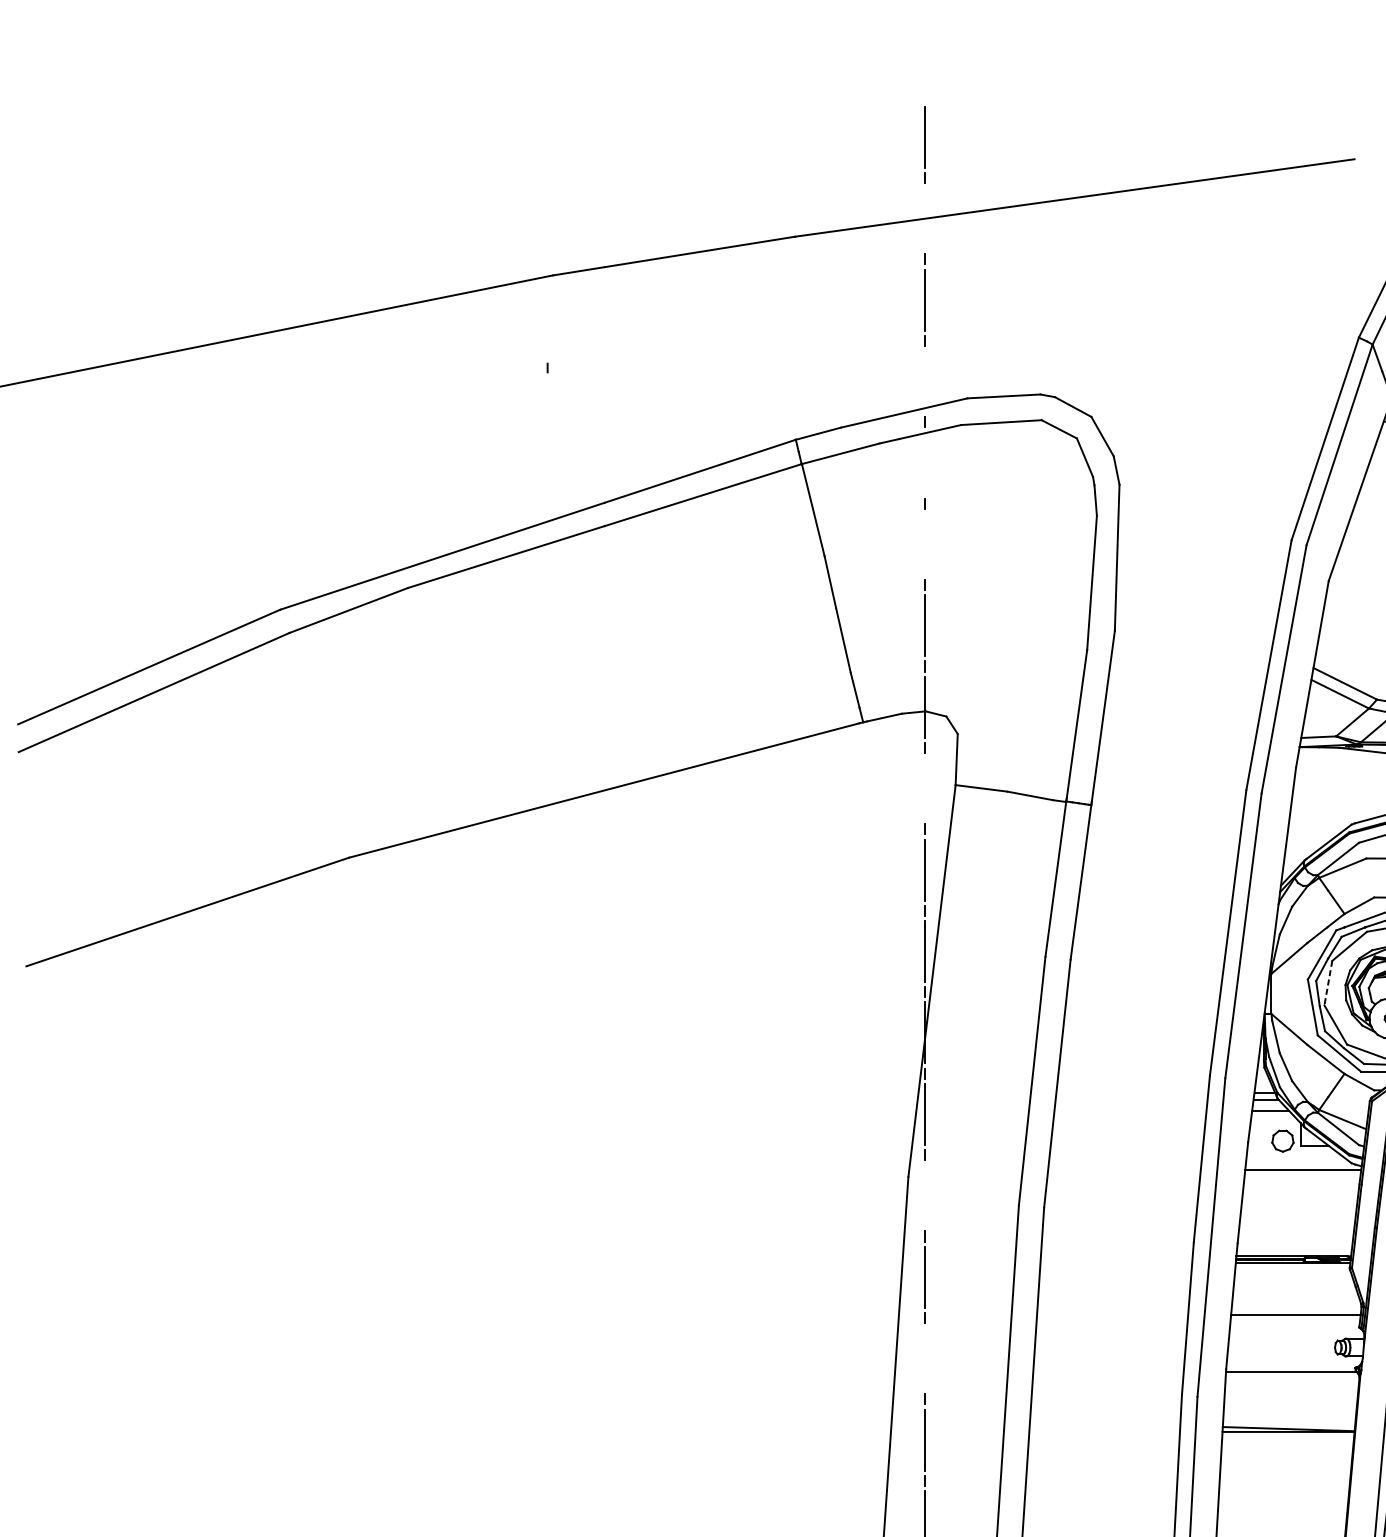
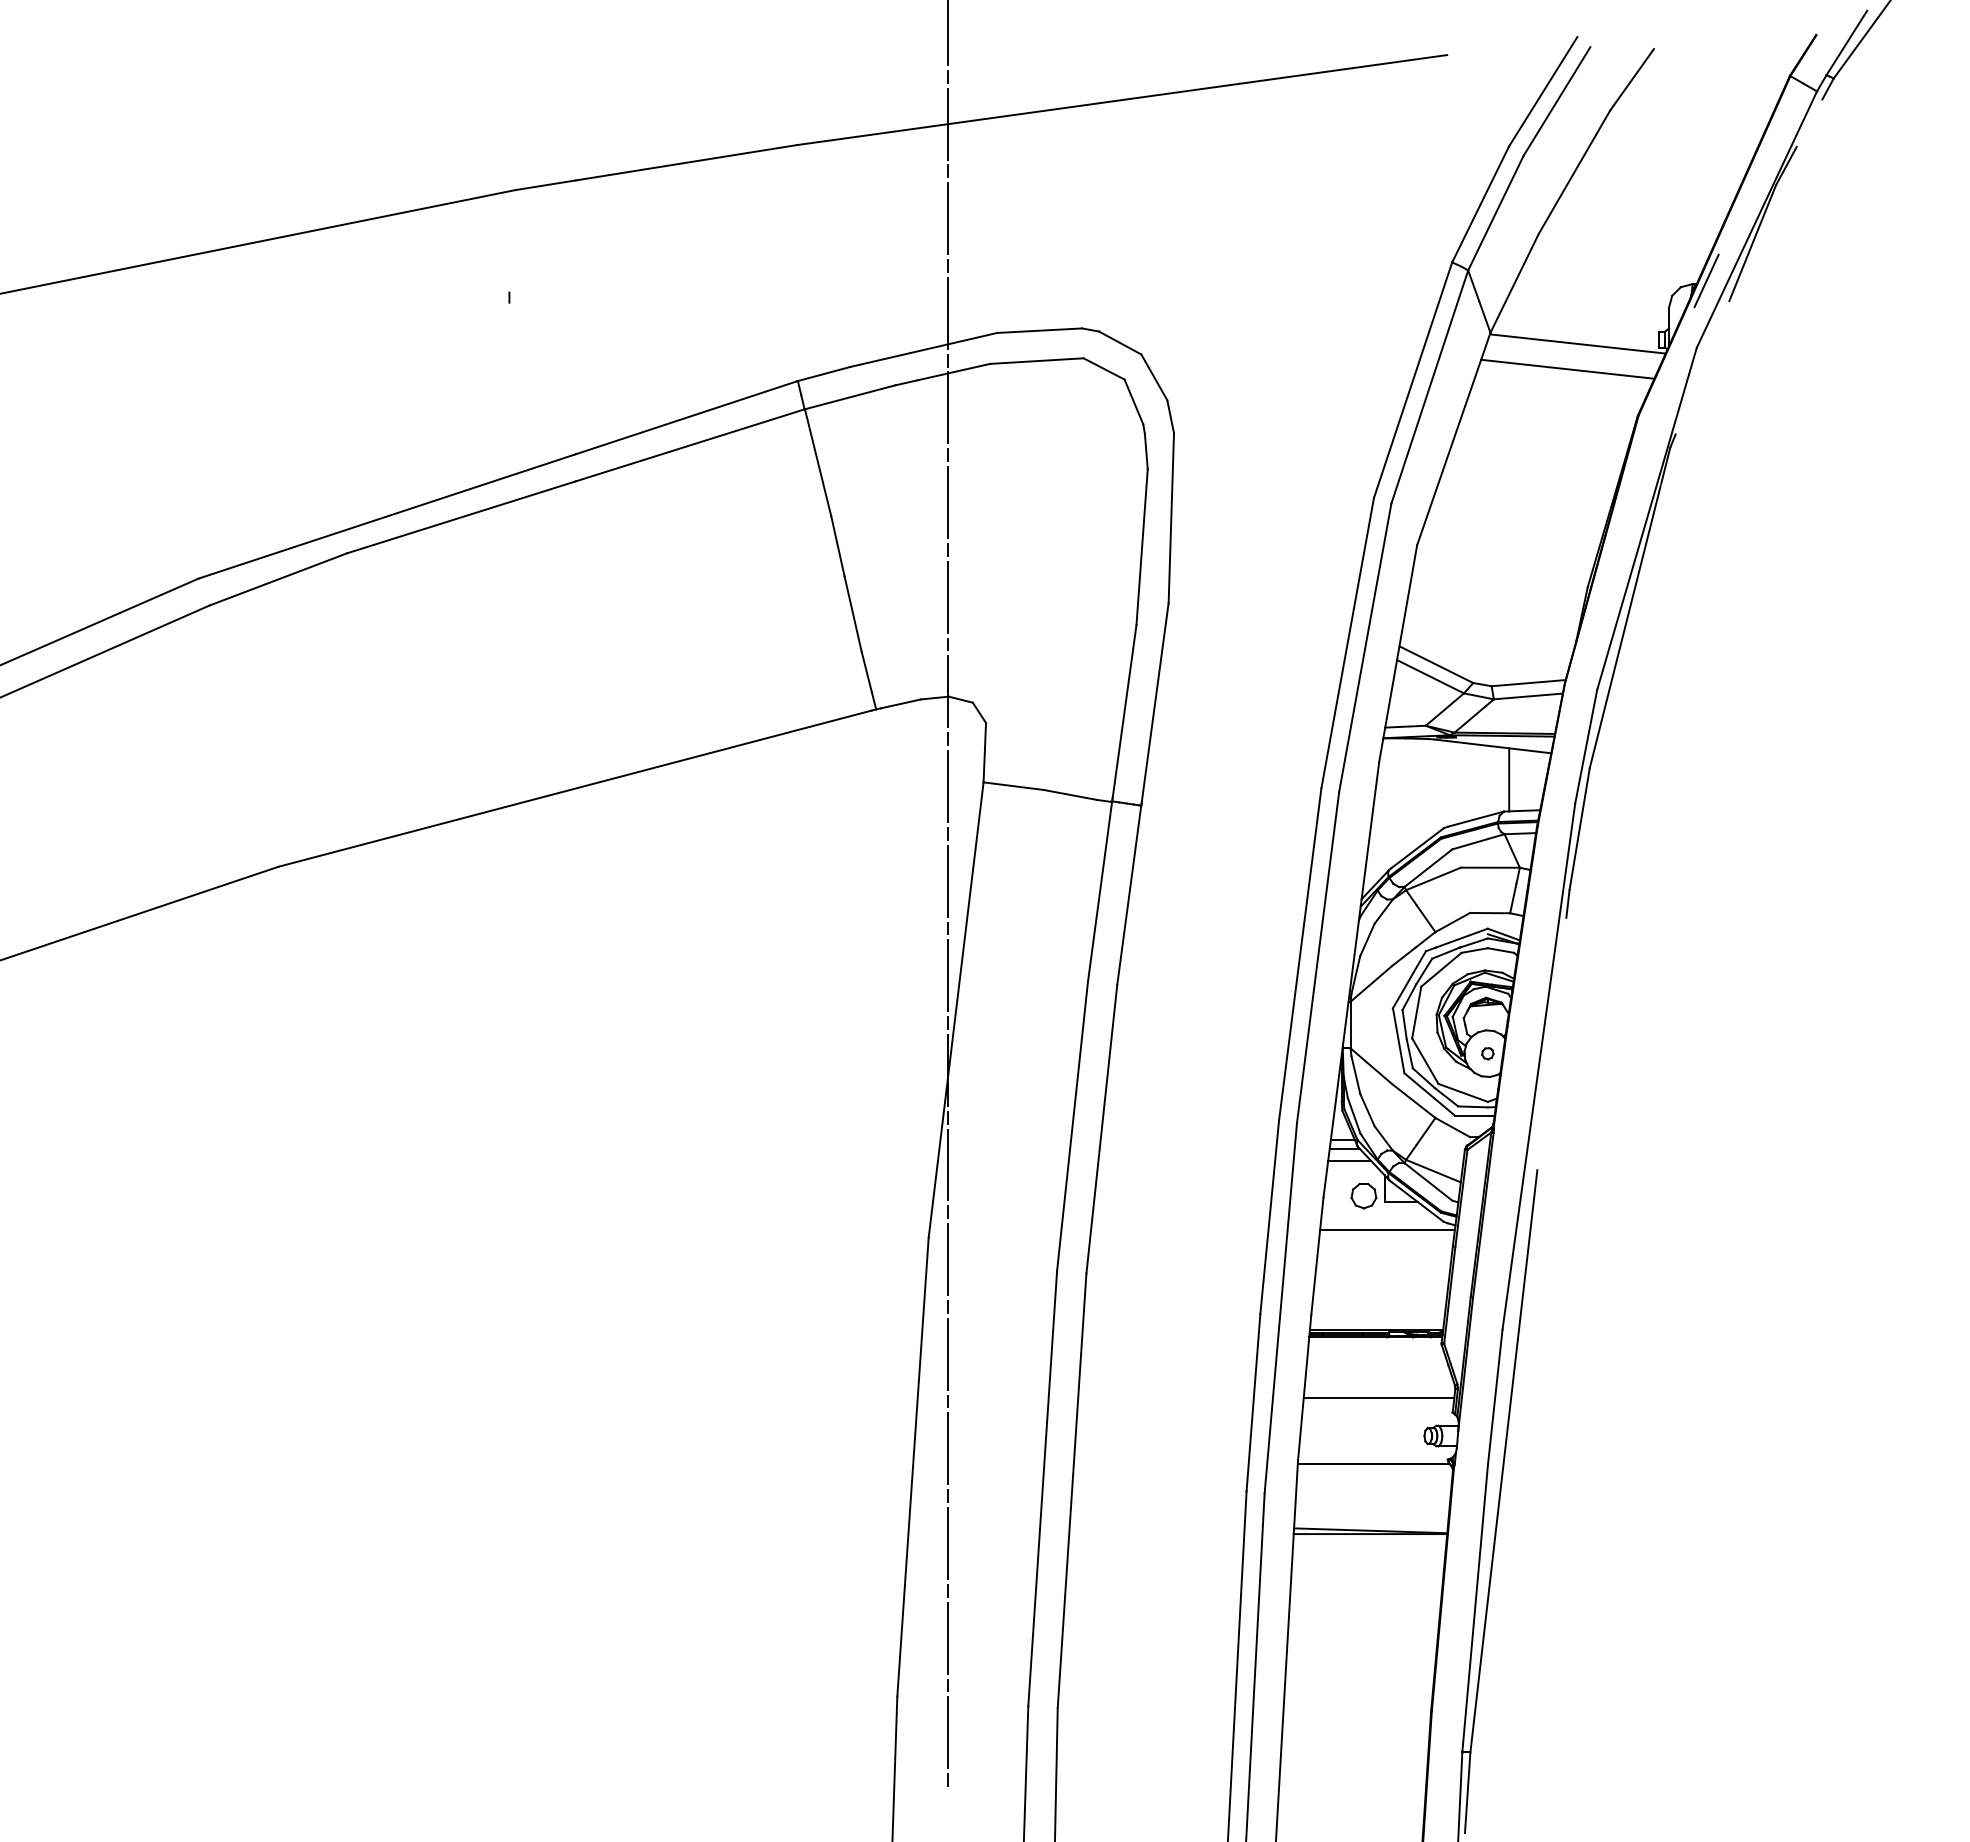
line: (924, 218) -> (947, 123), added
line: (924, 380) -> (947, 312), added
line: (924, 462) -> (947, 407), added
line: (924, 544) -> (947, 502), added
line: (924, 787) -> (947, 785), added
line: (1328, 983) -> (1416, 1013), dashed -> solid
line: (924, 1195) -> (947, 1259), added
line: (924, 1358) -> (947, 1448), added

